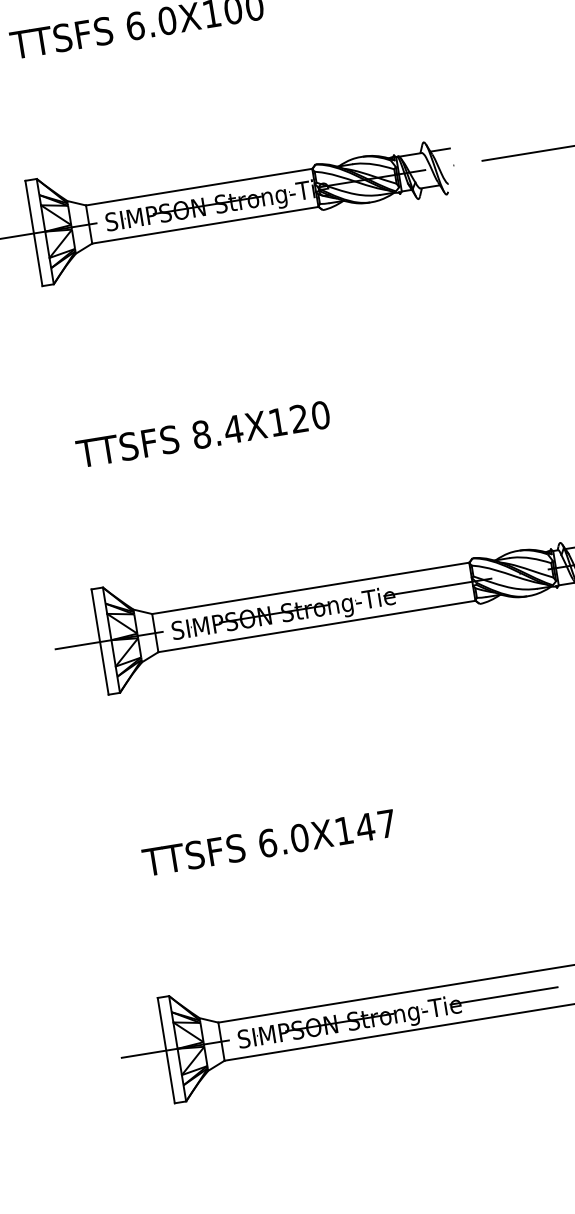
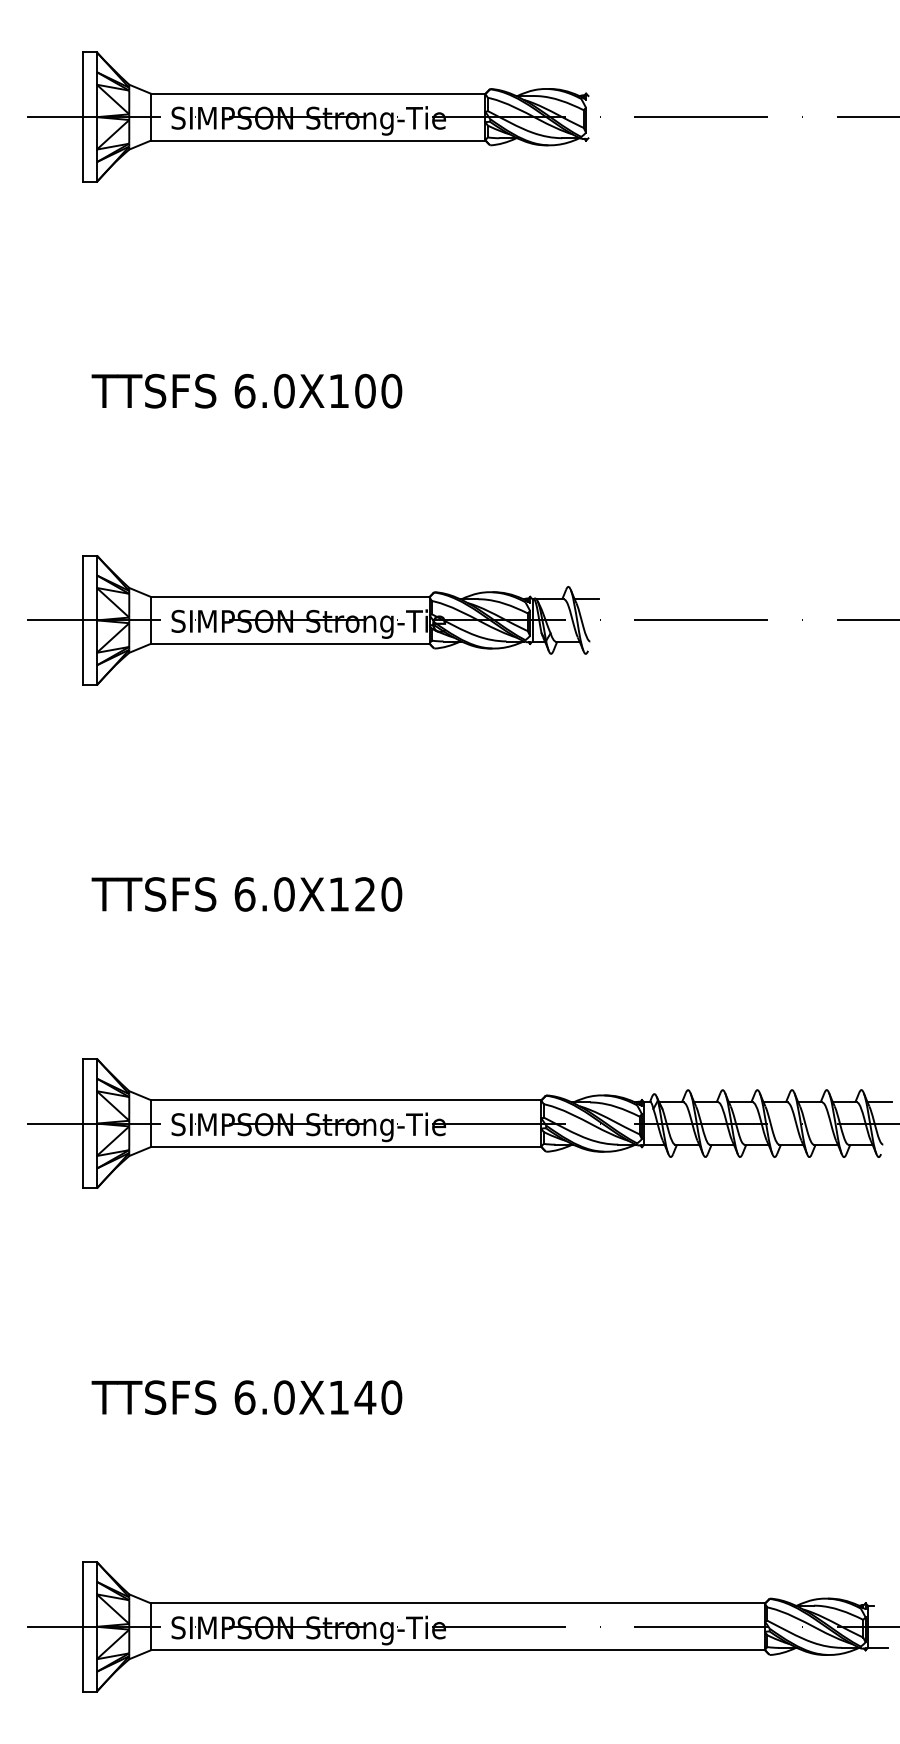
text: (217, 432) -> (264, 894), 8.4X120 -> 6.0X120
text: (386, 823) -> (391, 1397), 6.0X147 -> 6.0X140

